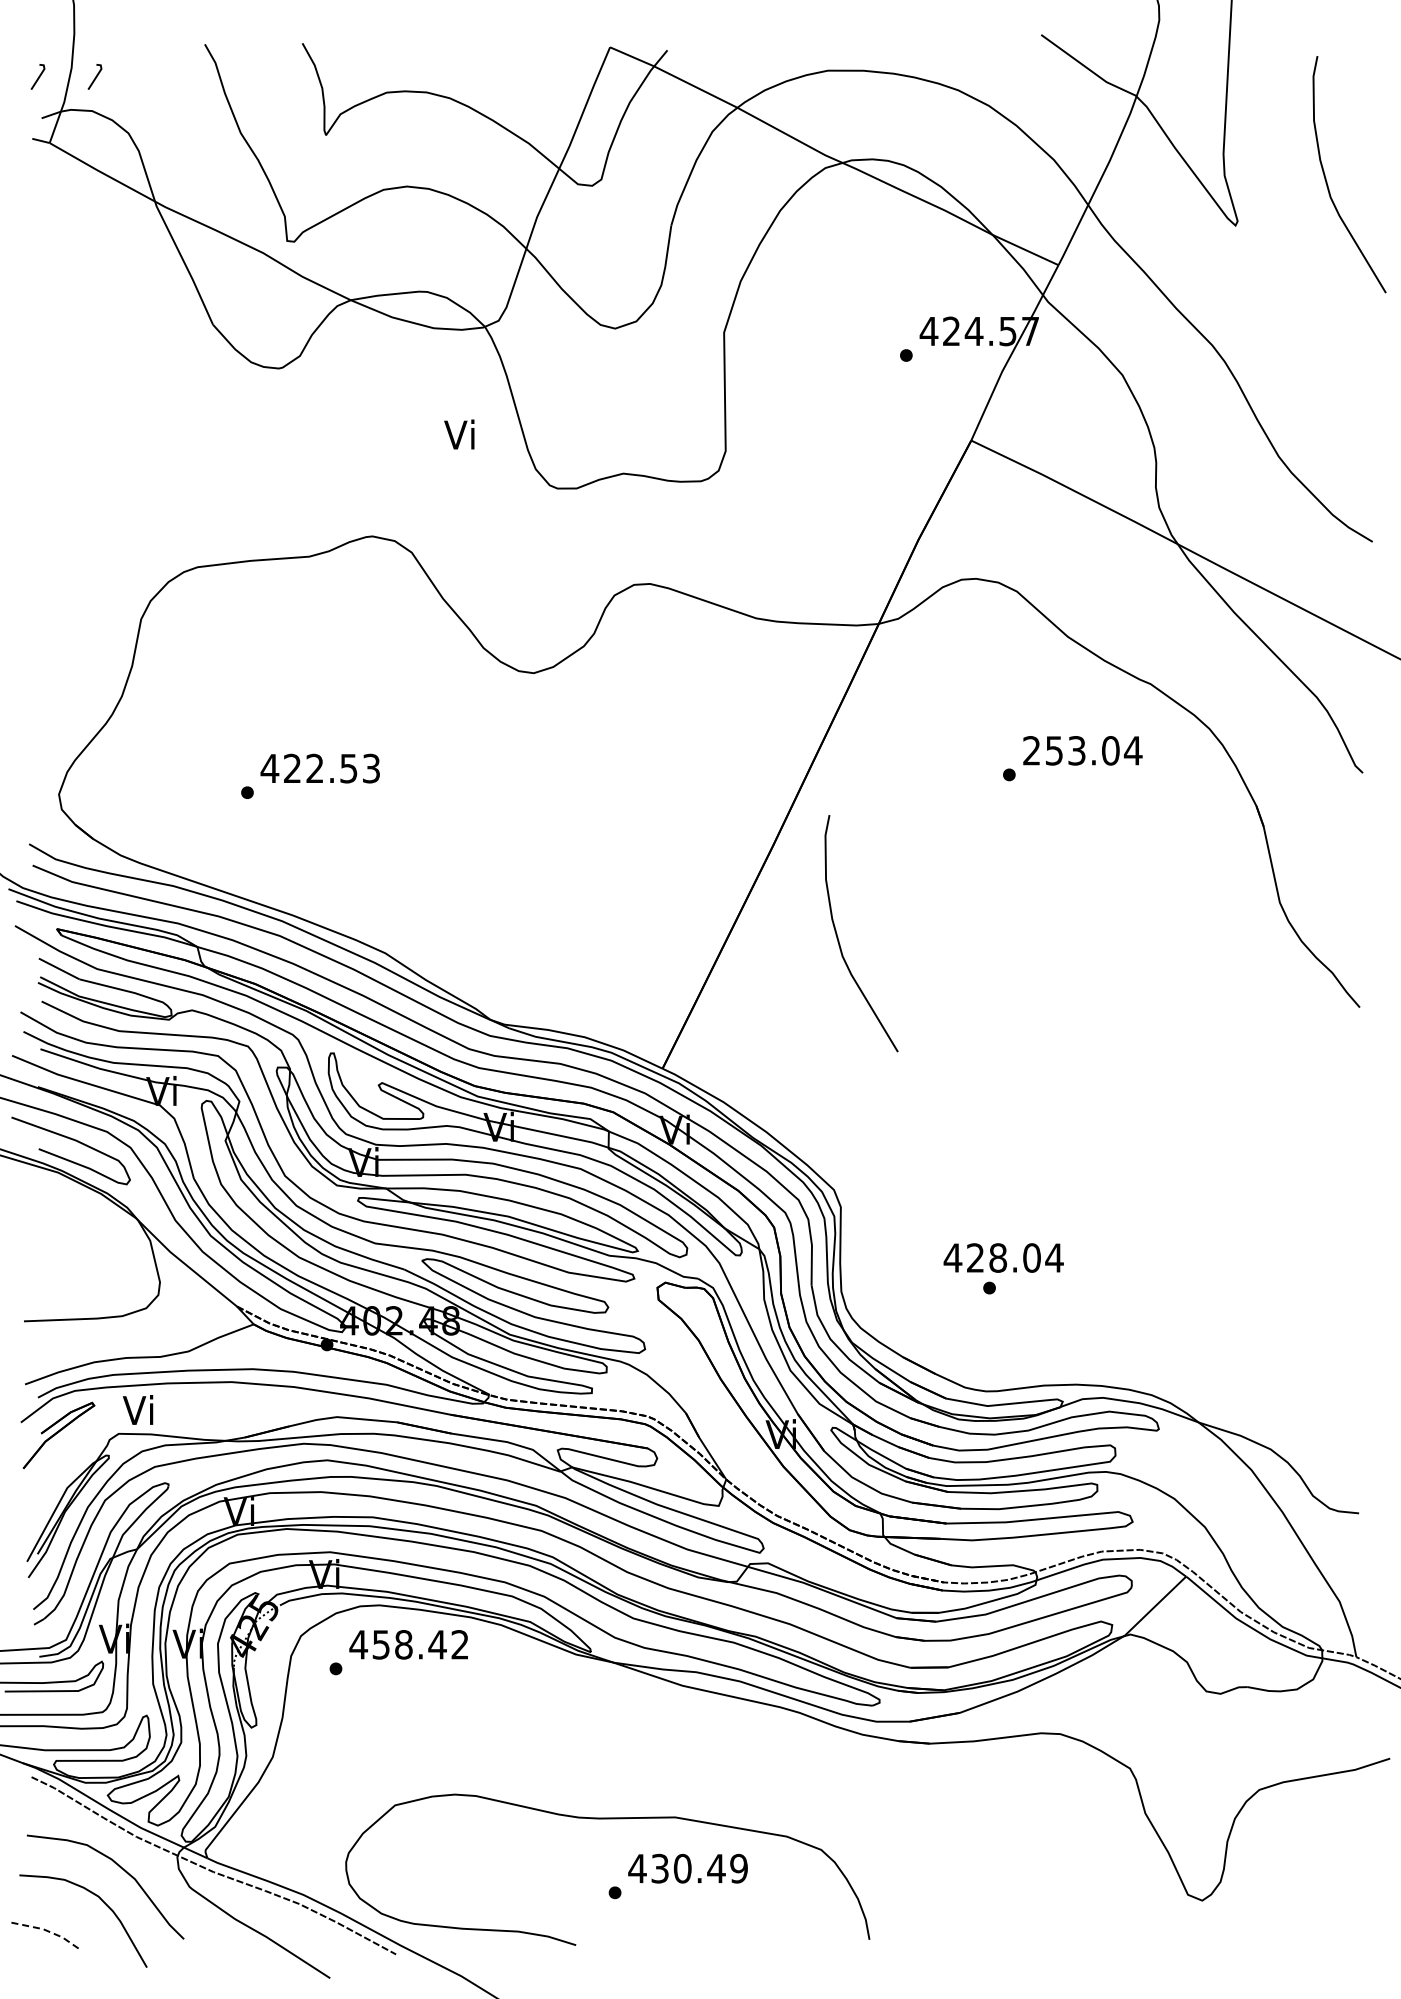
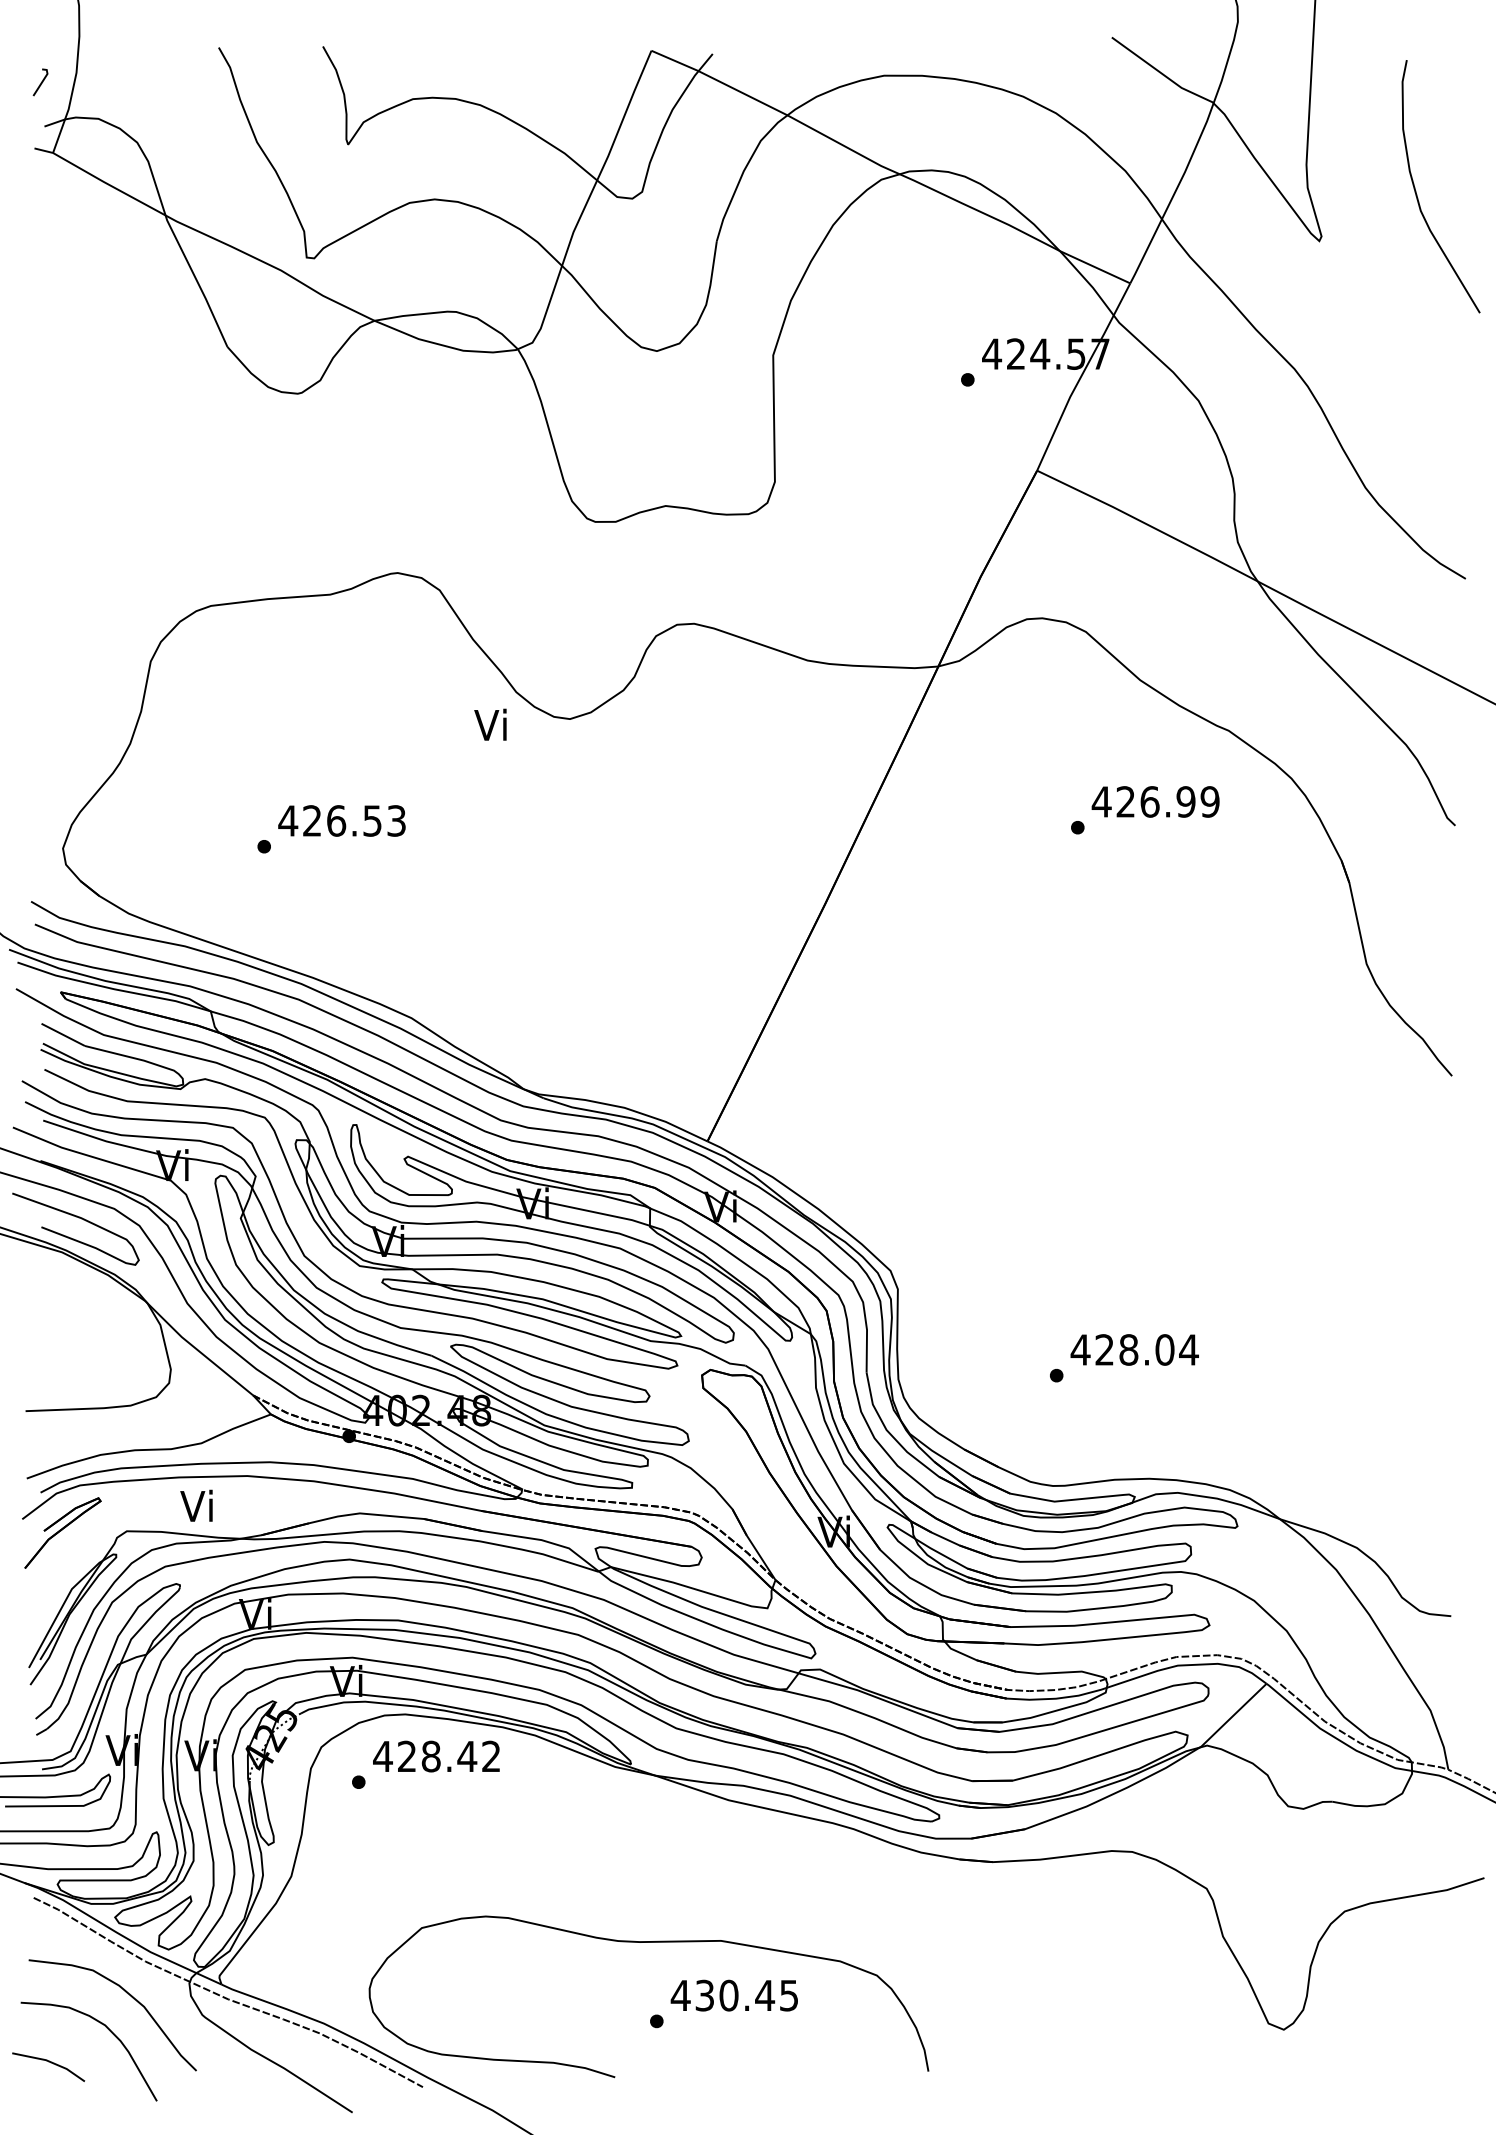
line: (95, 76) -> (101, 81), removed
text: (459, 434) -> (490, 724), moved
text: (1082, 750) -> (1155, 801), 253.04 -> 426.99
text: (315, 768) -> (336, 820), 422.53 -> 426.53
curve: (839, 940) -> (896, 1004), removed
text: (1003, 1257) -> (1134, 1349), moved
text: (137, 1409) -> (195, 1505), moved
text: (380, 1644) -> (406, 1756), 458.42 -> 428.42
text: (738, 1868) -> (788, 1995), 430.49 -> 430.45
line: (47, 1931) -> (50, 2062), dashed -> solid

